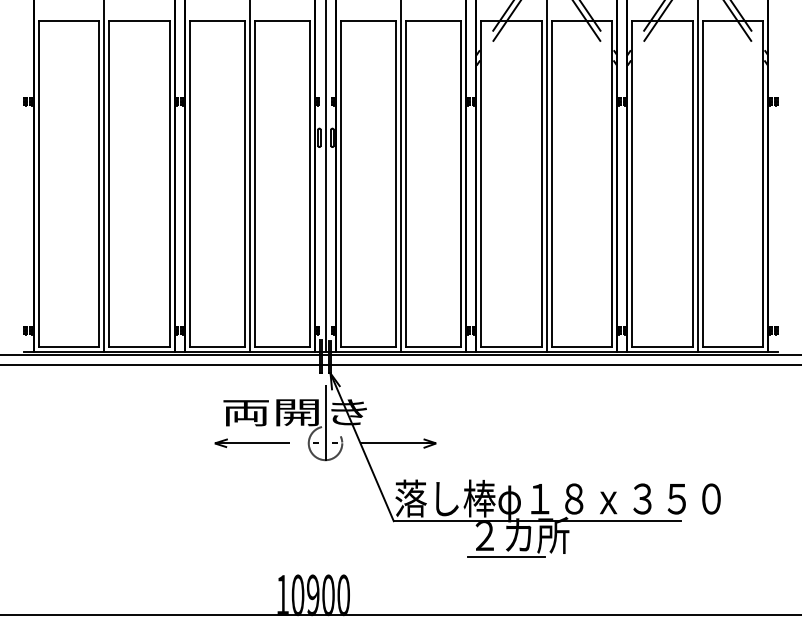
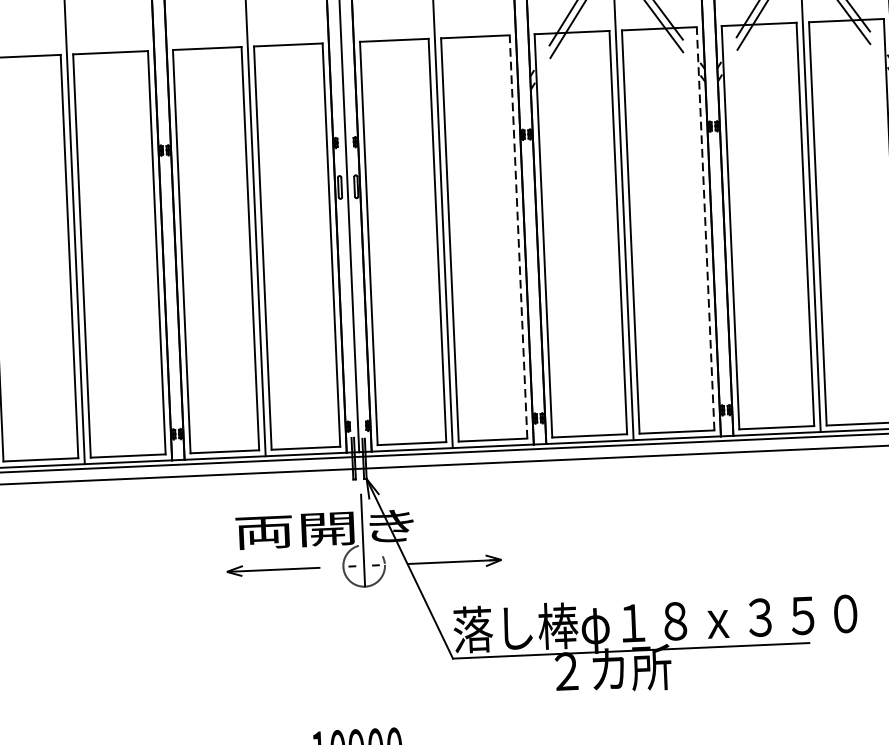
line: (461, 184) -> (518, 237), solid -> dashed
line: (612, 184) -> (705, 229), solid -> dashed
line: (506, 557) -> (594, 697), removed

